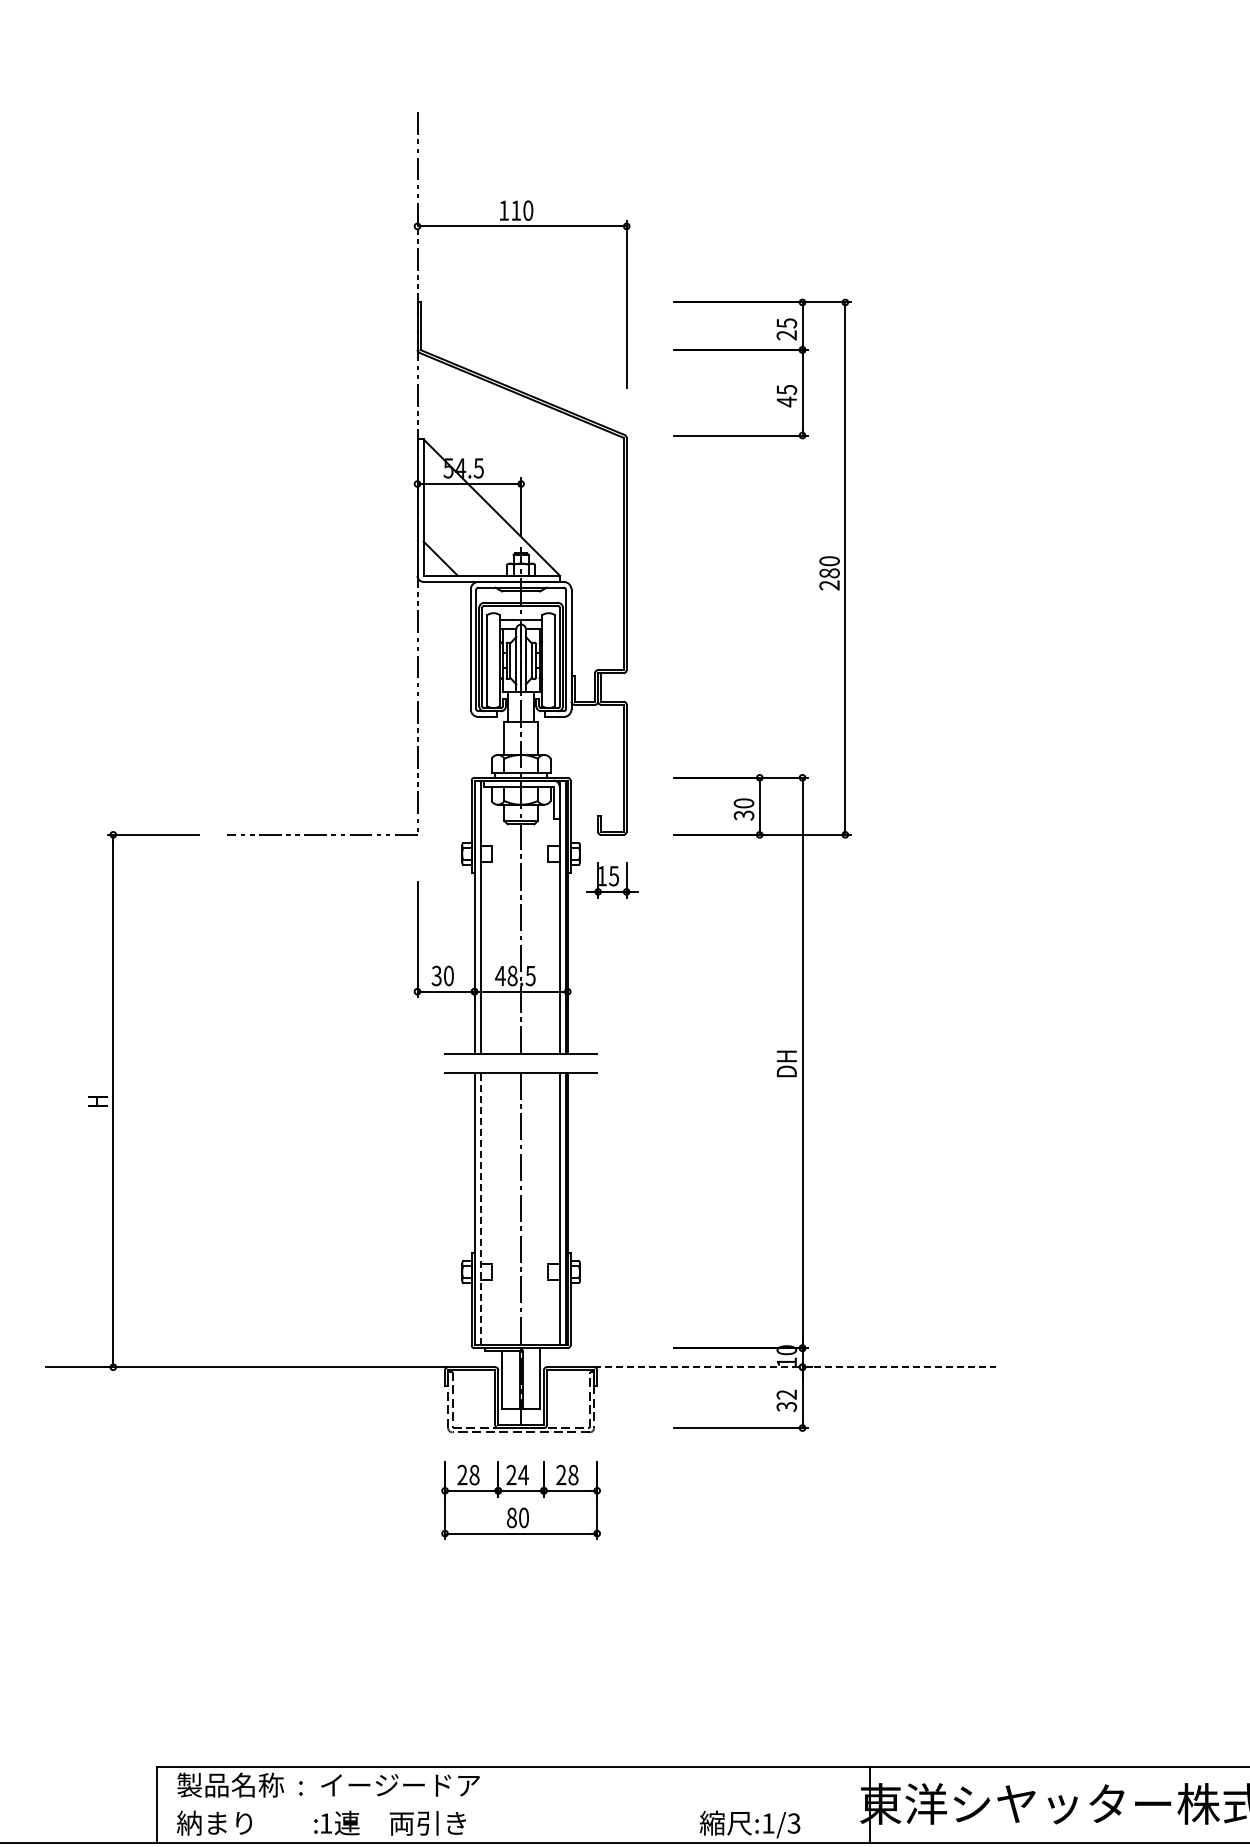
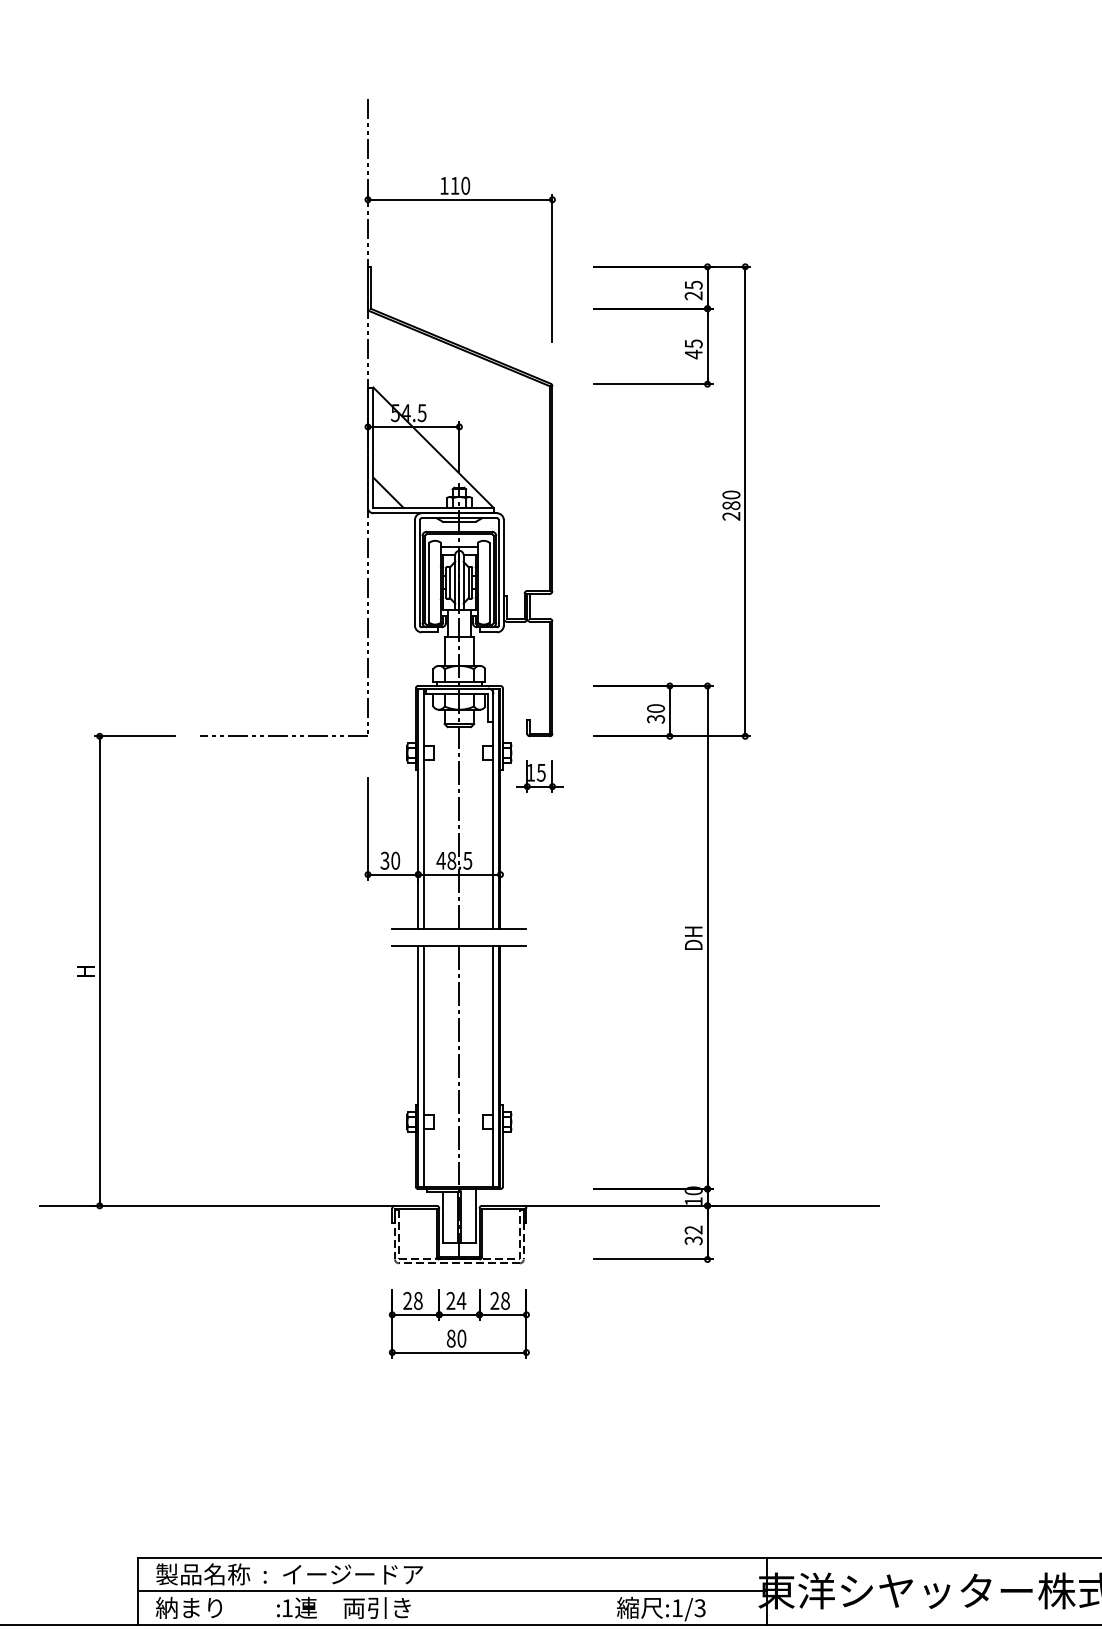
line: (480, 1208) -> (423, 1065), dashed -> solid
line: (795, 1367) -> (701, 1206), dashed -> solid
line: (513, 1804) -> (452, 1591), added

